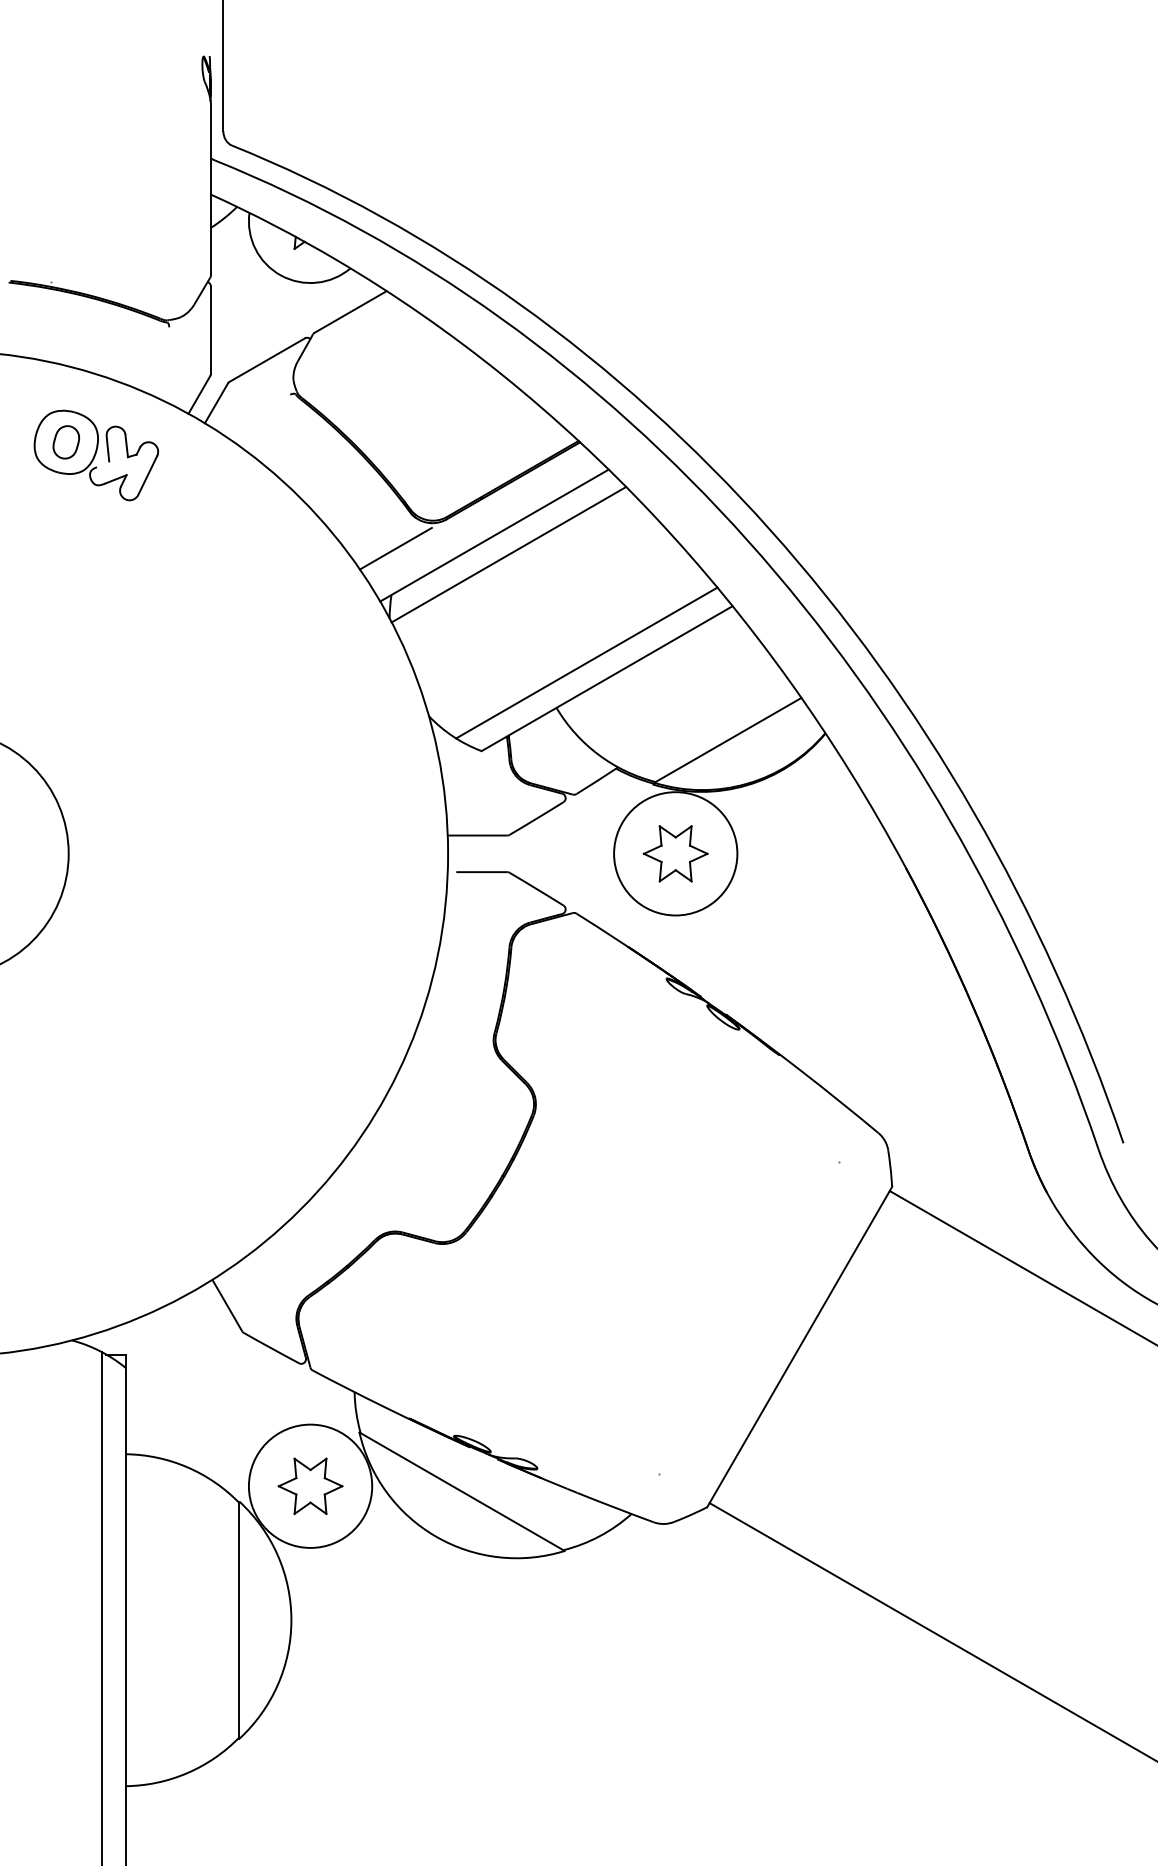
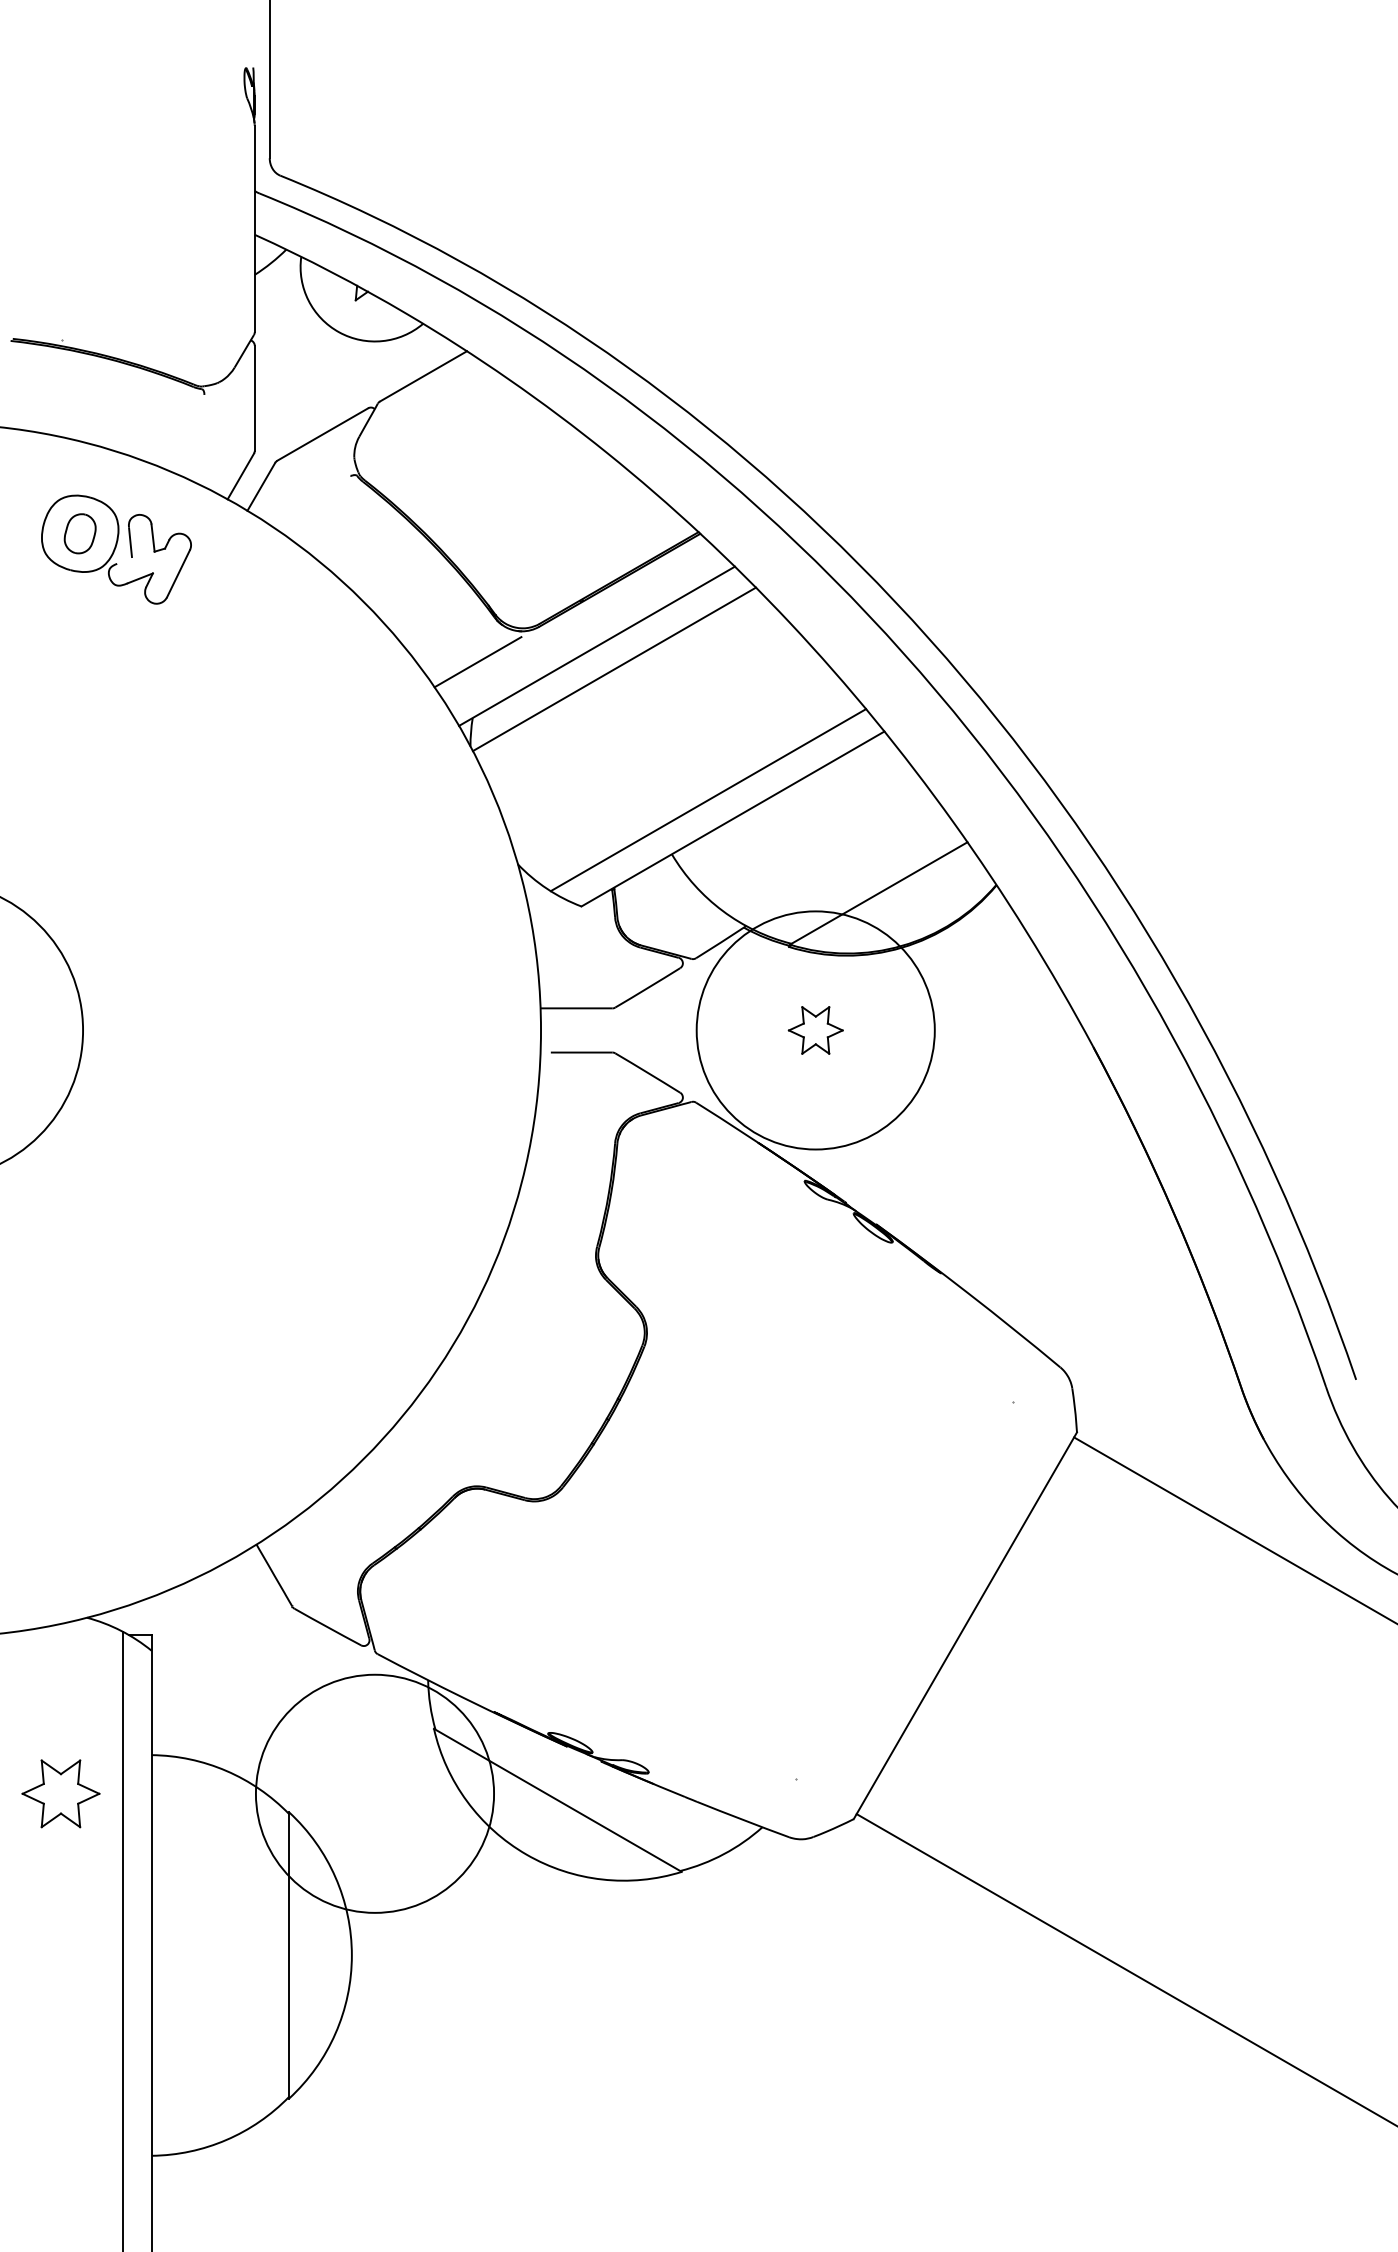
circle: (675, 853) -> (815, 1030), size x1.6
part: (675, 853) -> (815, 1030), size x0.7
circle: (310, 1486) -> (374, 1793), size x1.6
part: (310, 1486) -> (60, 1793), moved

